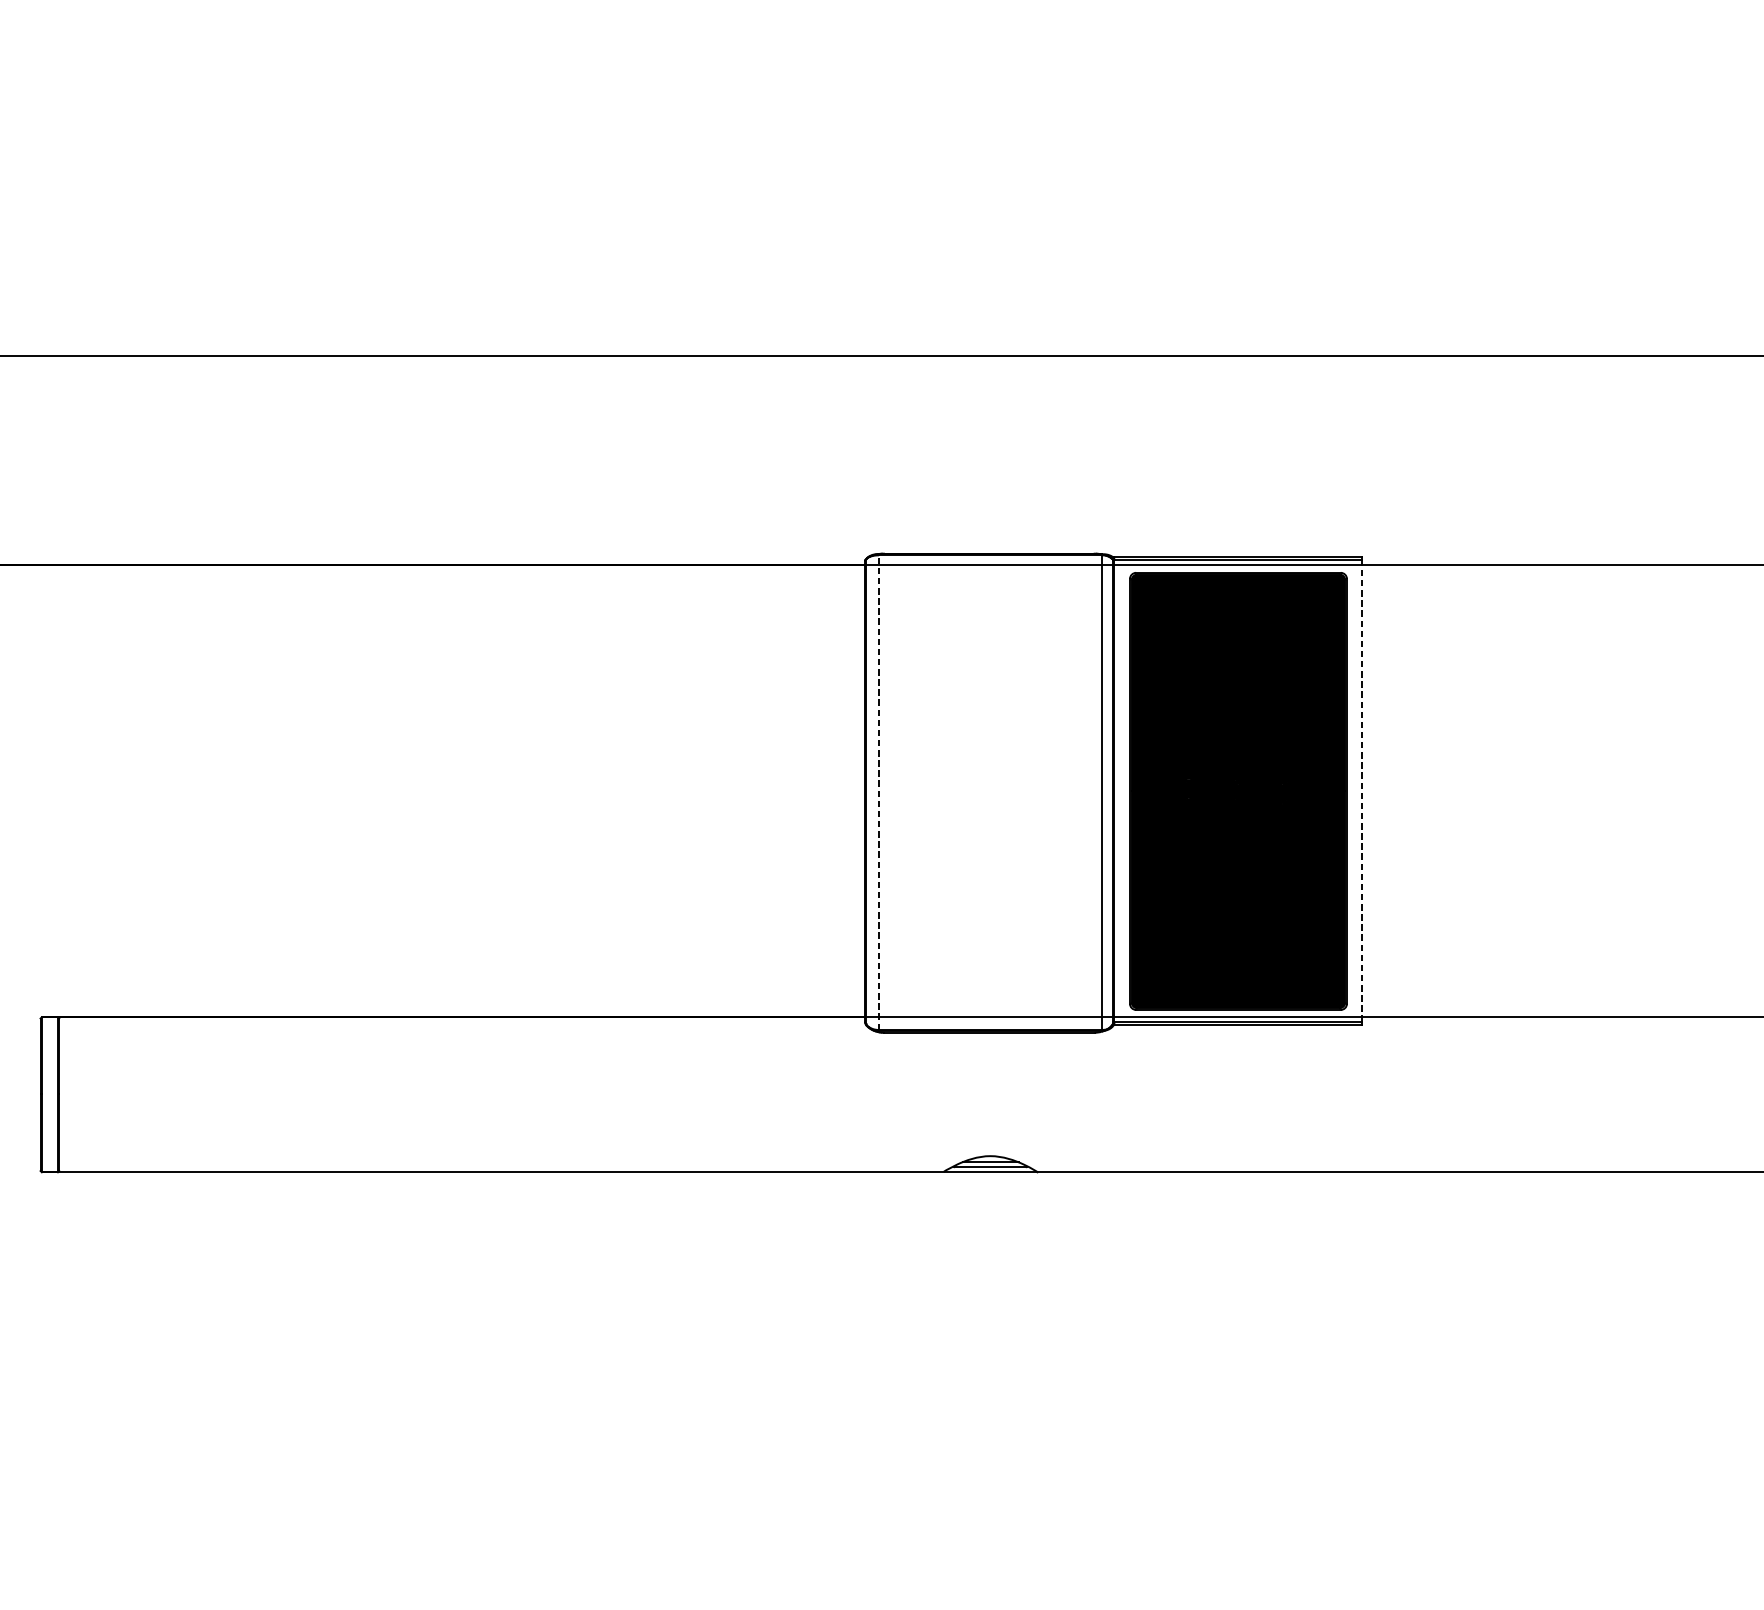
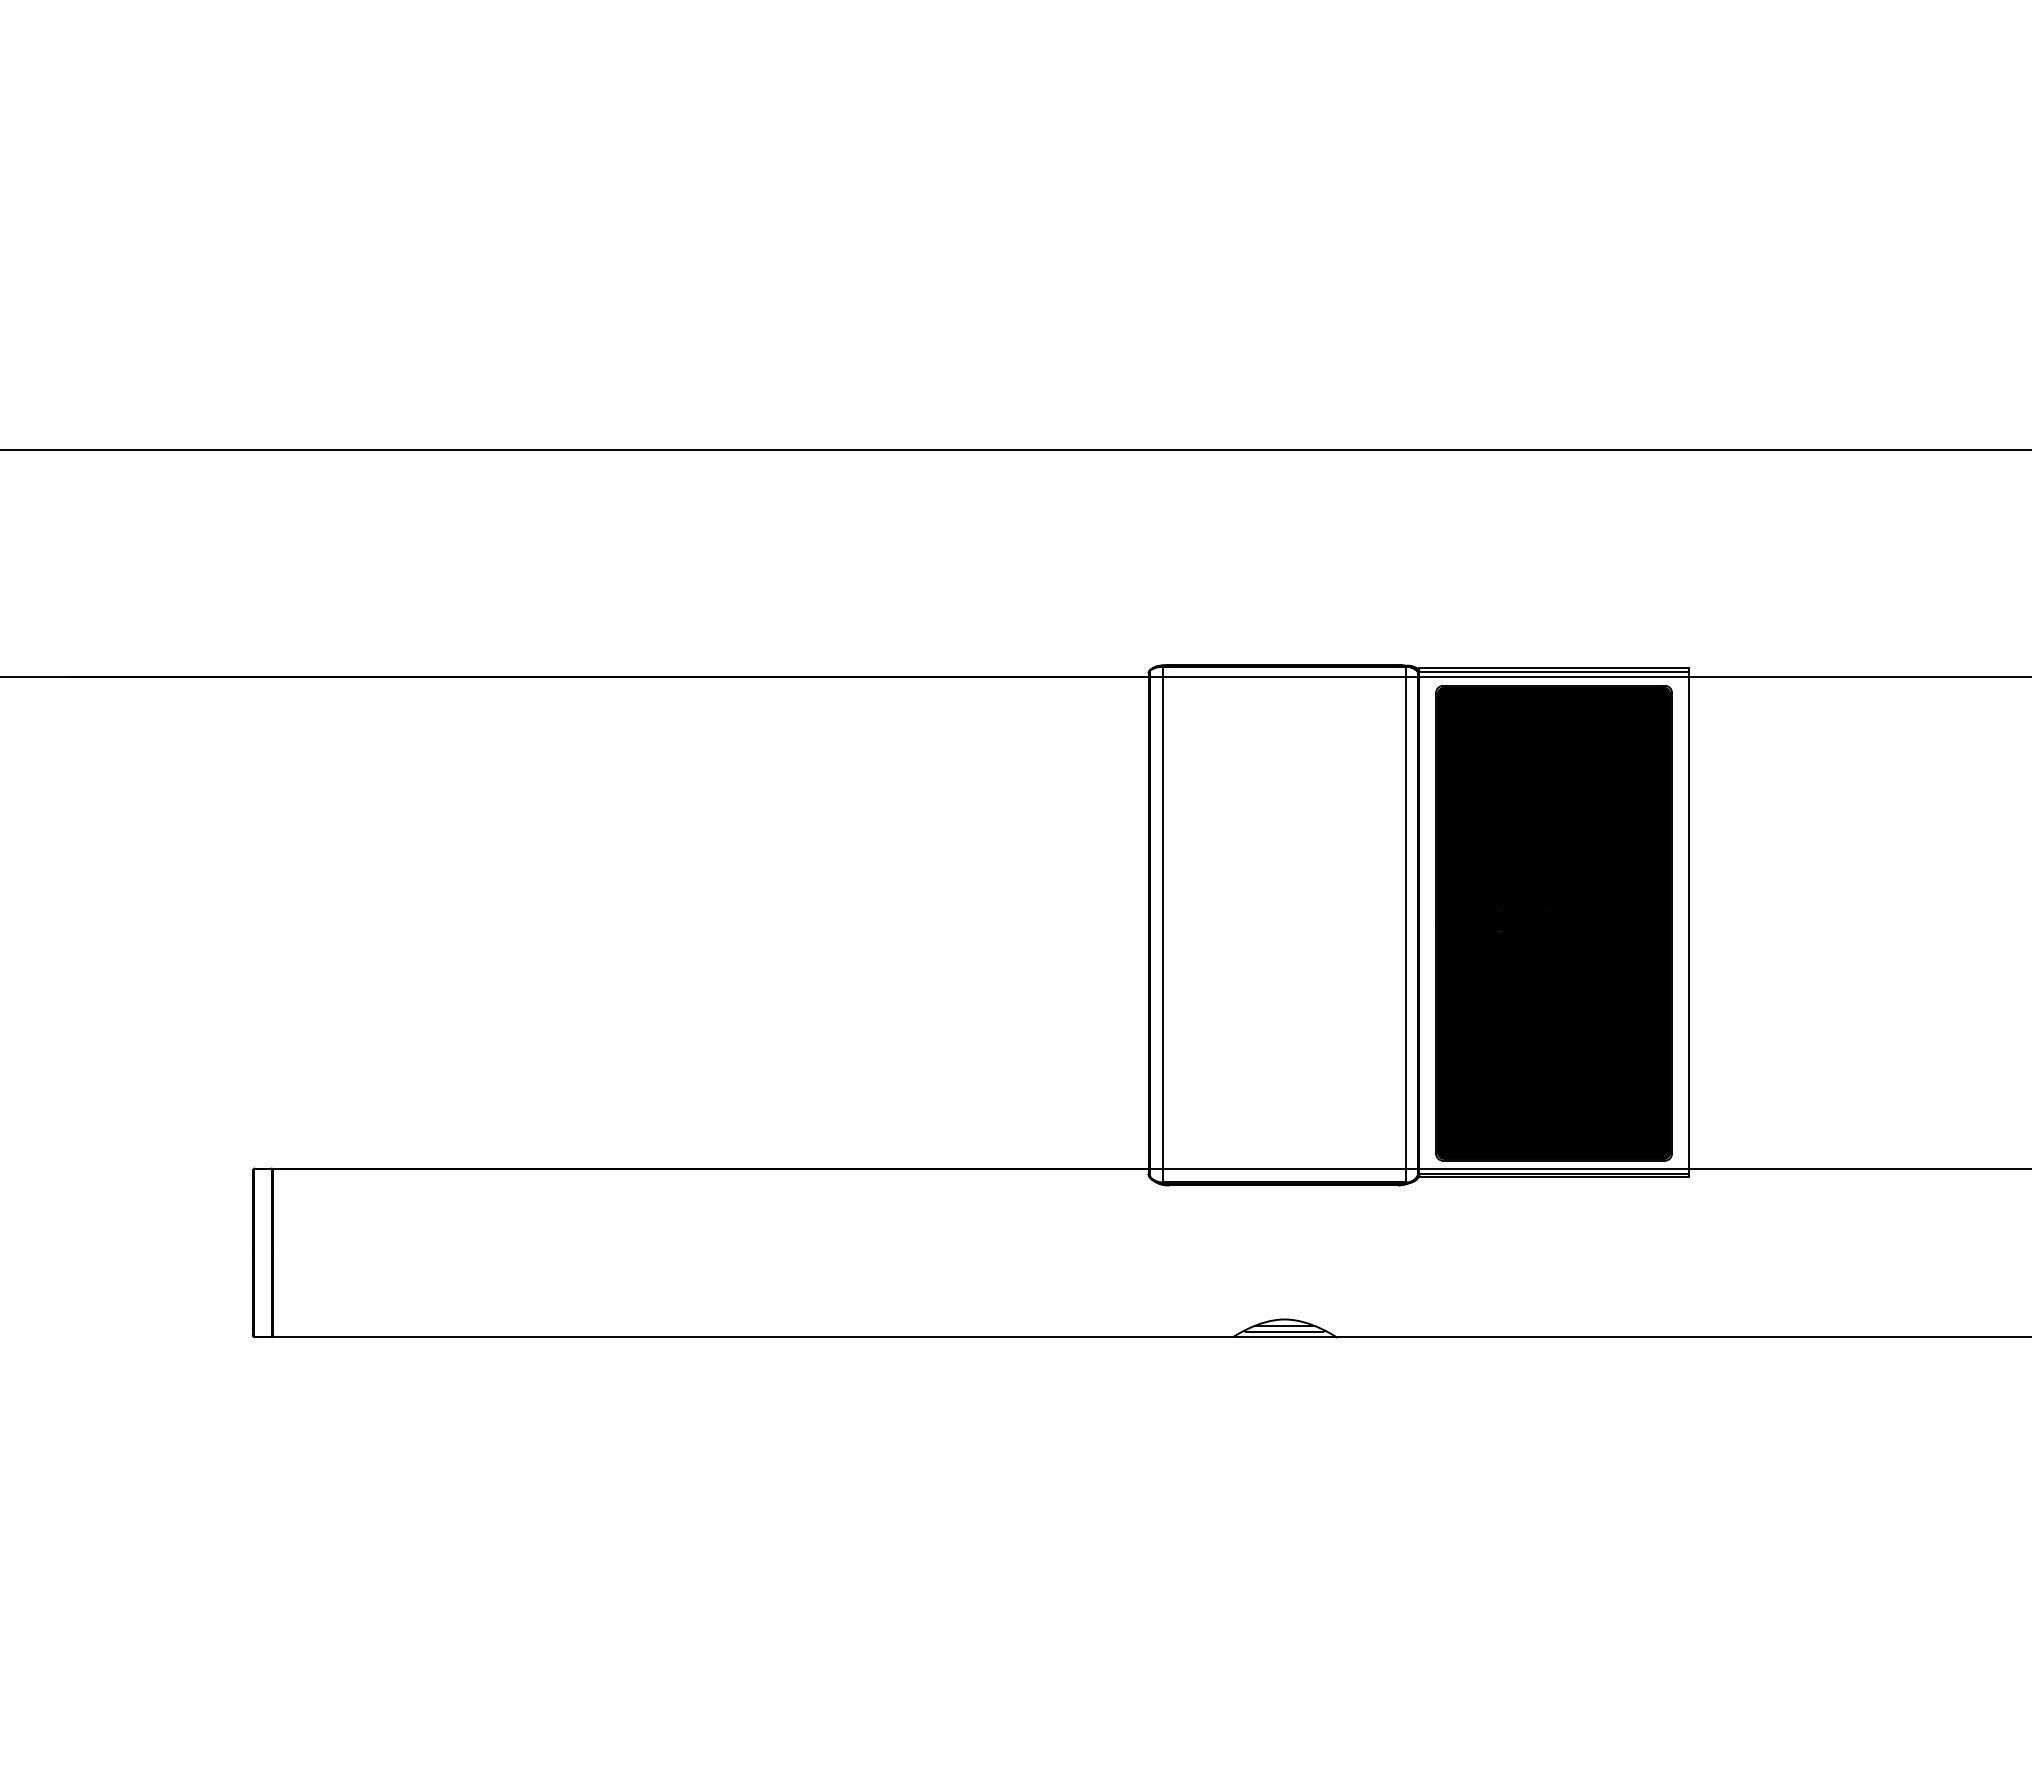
line: (1362, 791) -> (1688, 923), dashed -> solid
line: (878, 792) -> (1163, 924), dashed -> solid

